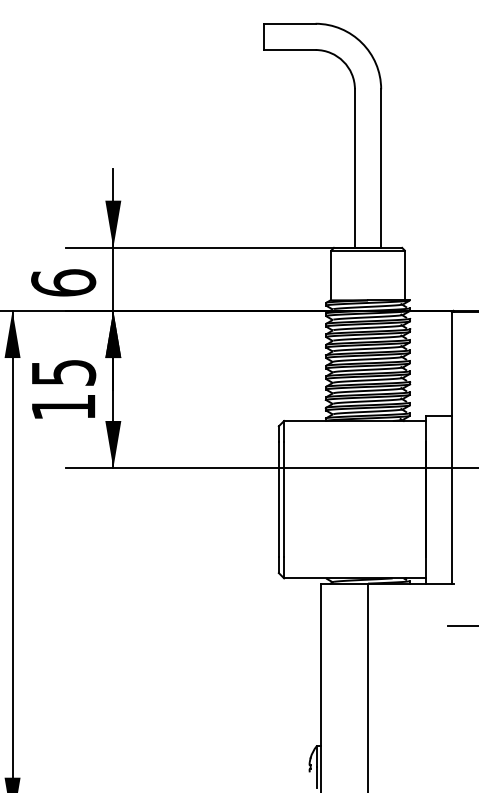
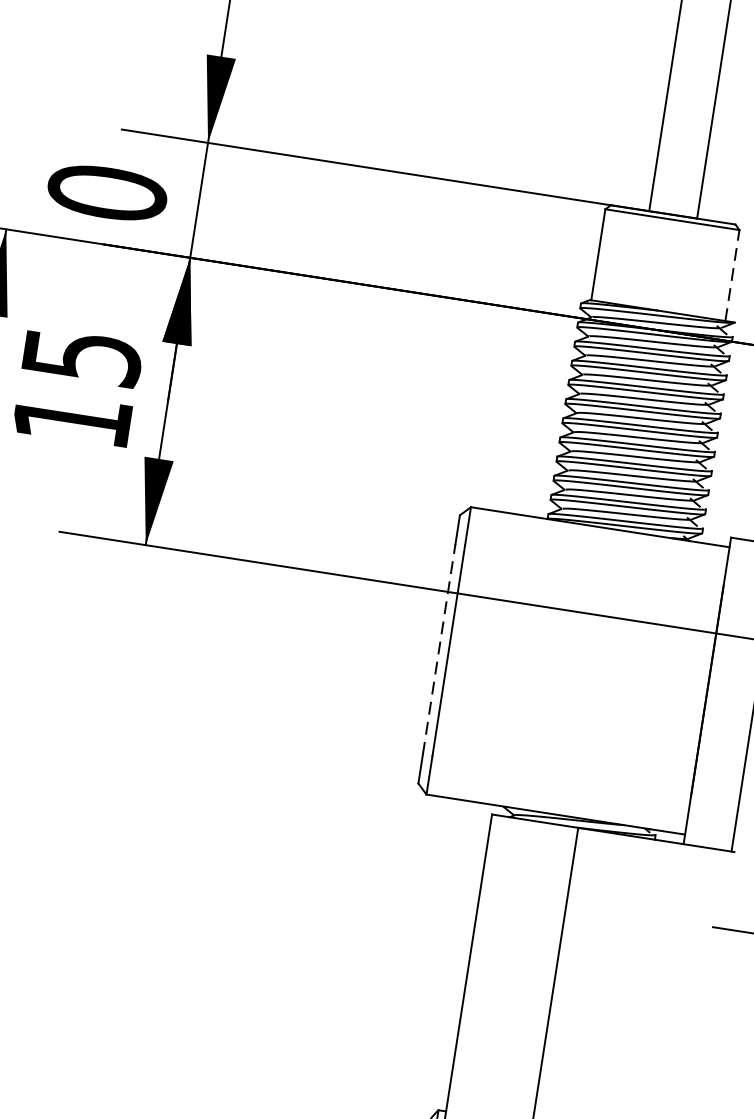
line: (404, 275) -> (731, 275), solid -> dashed
text: (63, 282) -> (107, 191), 6 -> 0
line: (278, 499) -> (438, 648), solid -> dashed

